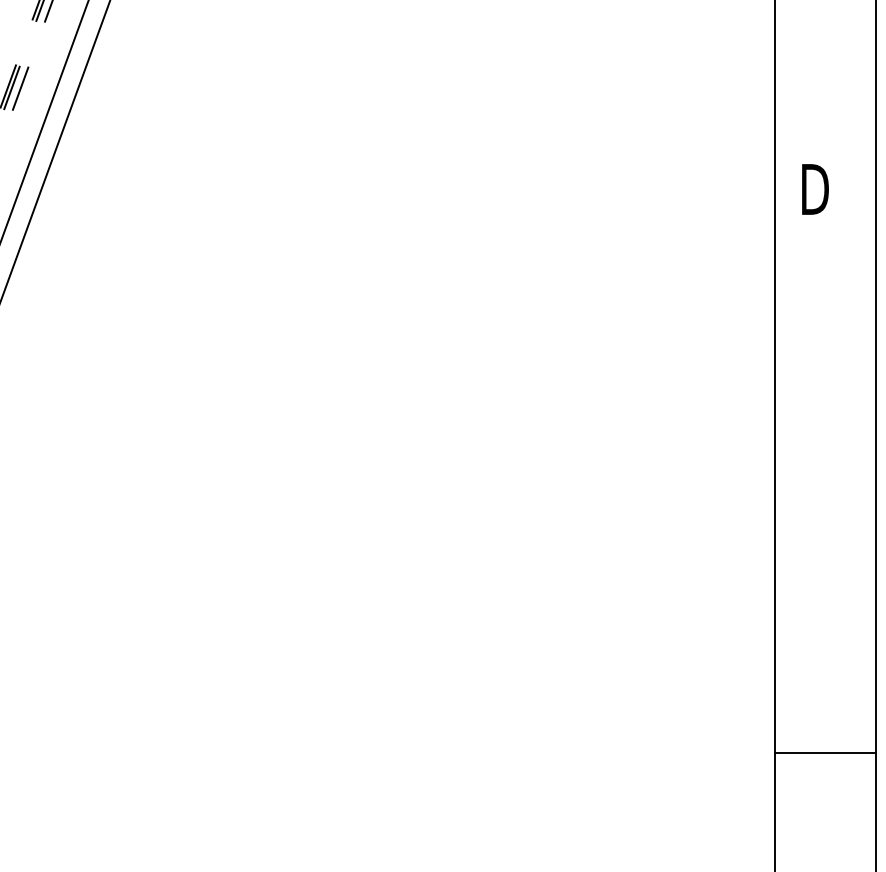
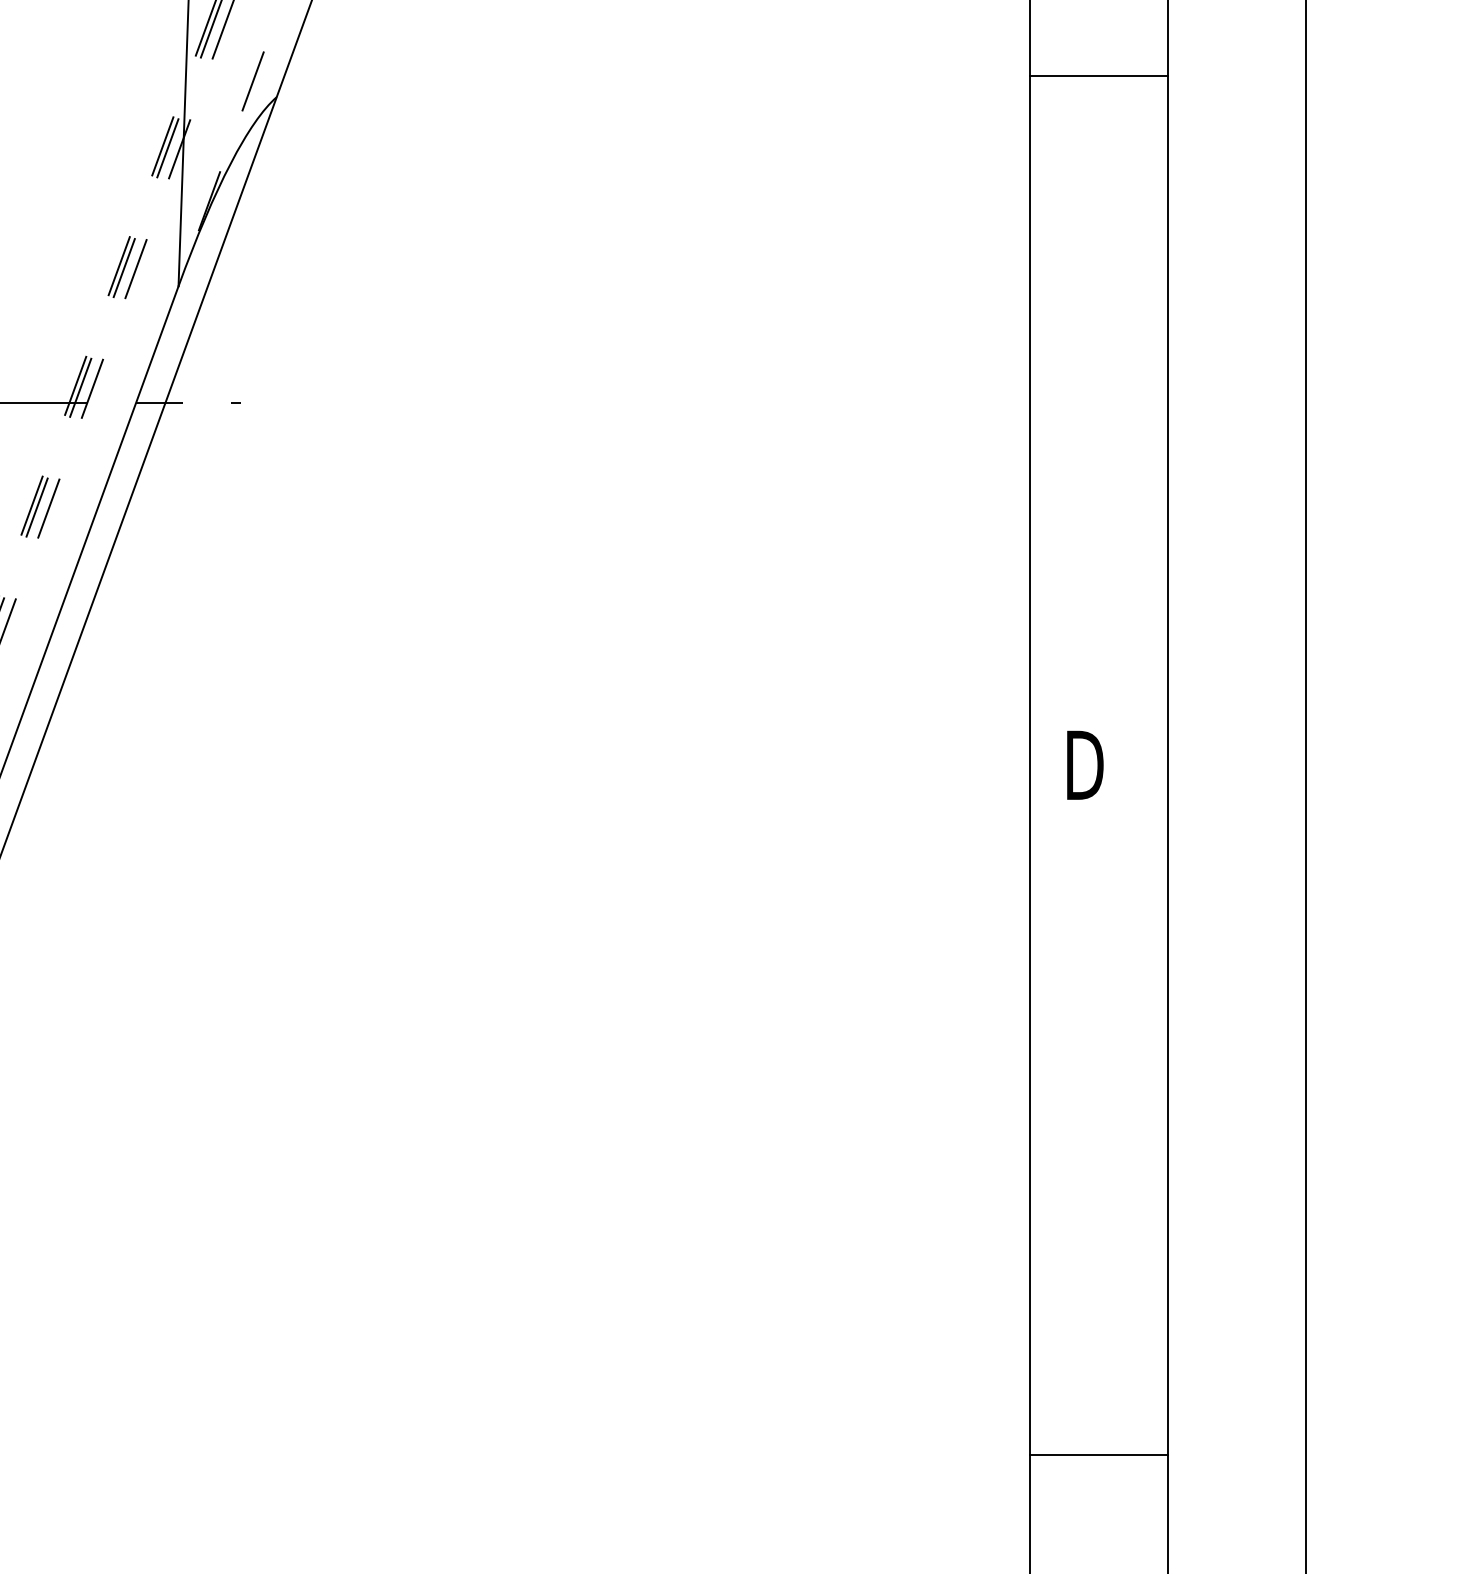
line: (825, 753) -> (1099, 1455), moved

